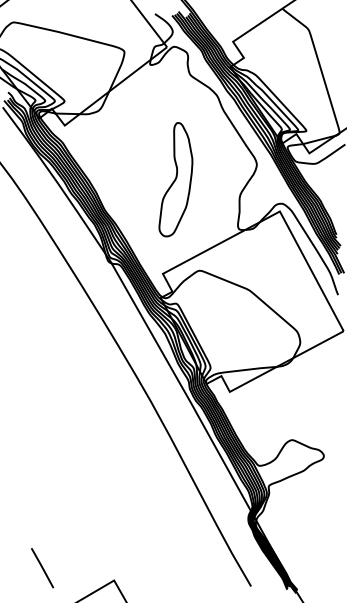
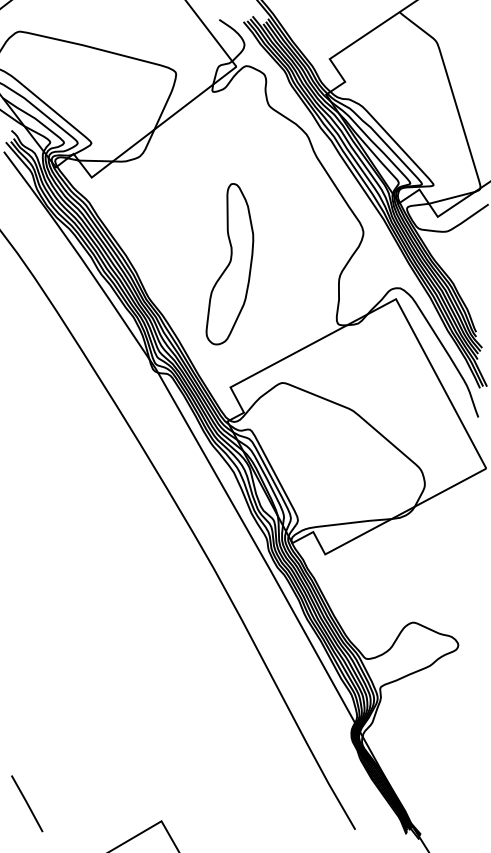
part: (175, 179) -> (229, 264), moved
line: (42, 567) -> (27, 803), moved

